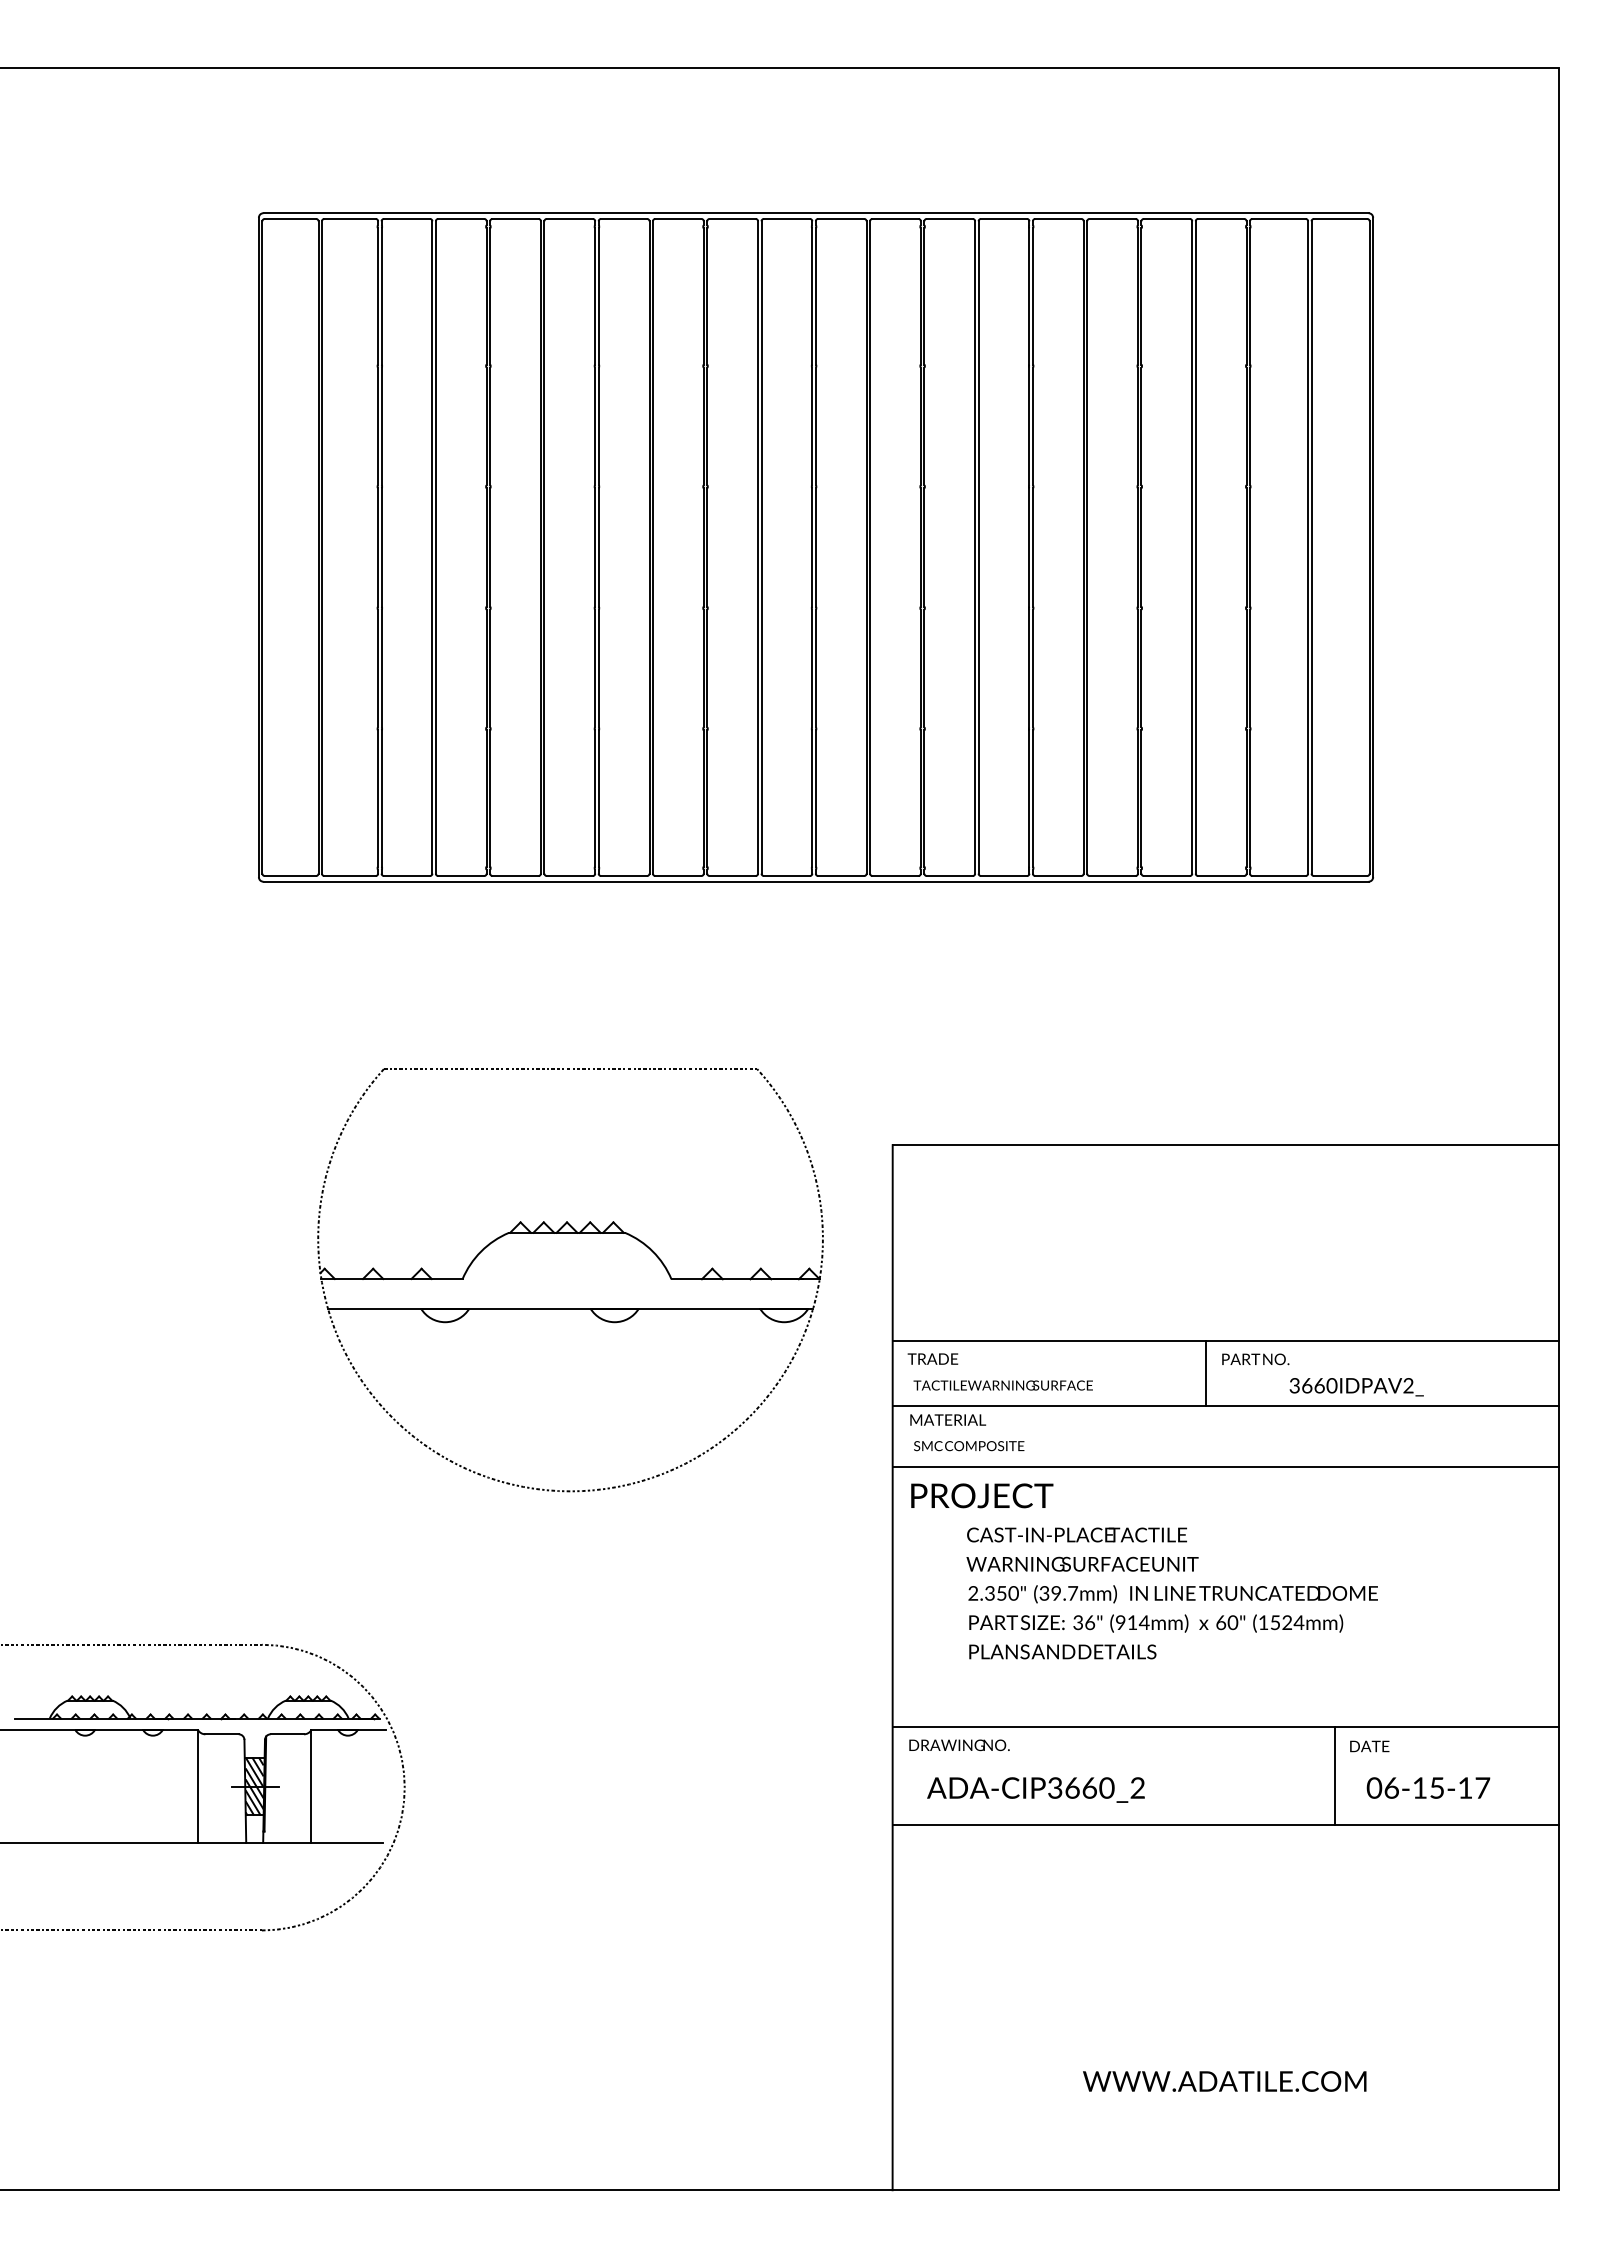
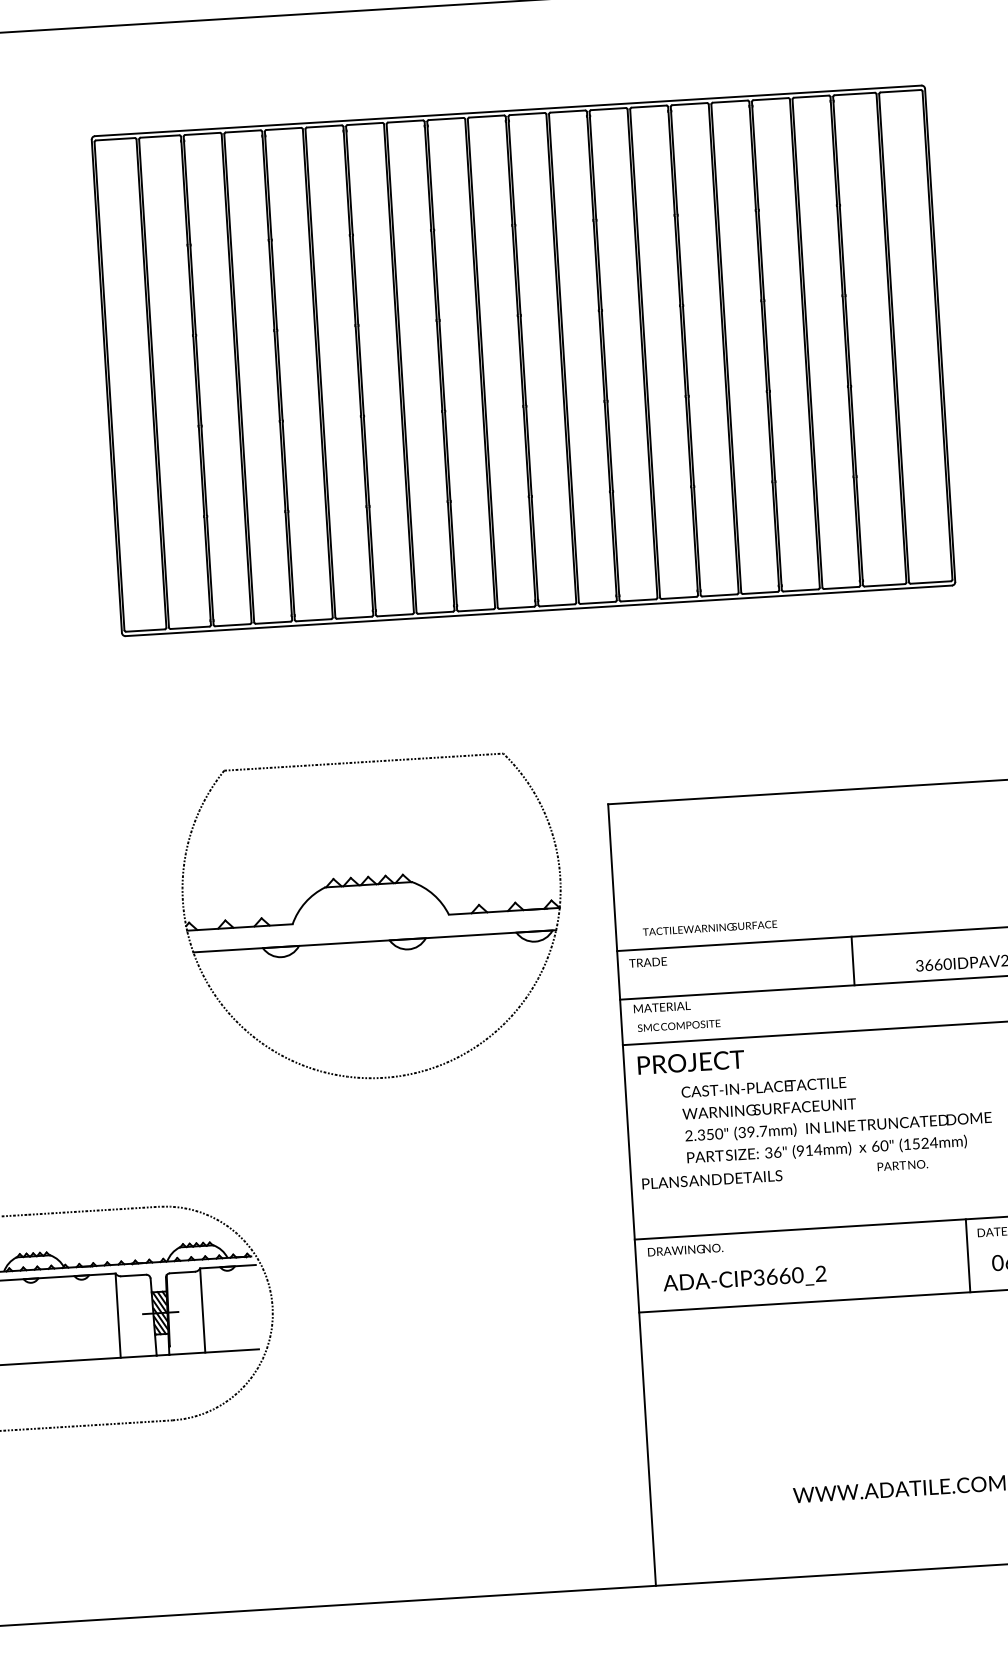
text: (1255, 1359) -> (902, 1165), moved
text: (1002, 1385) -> (709, 928), moved
text: (1062, 1651) -> (712, 1179), moved

